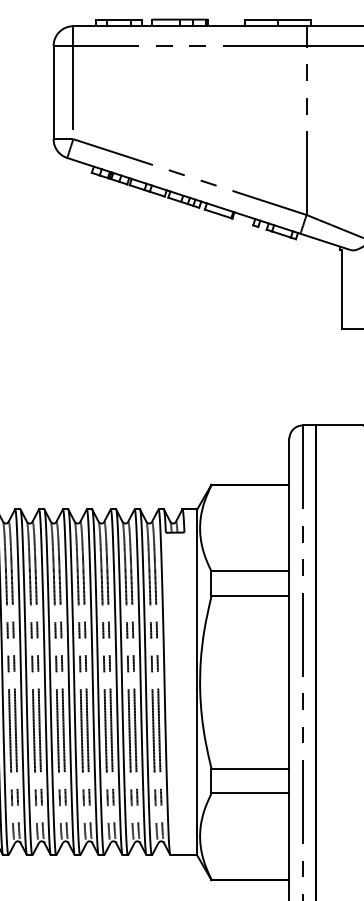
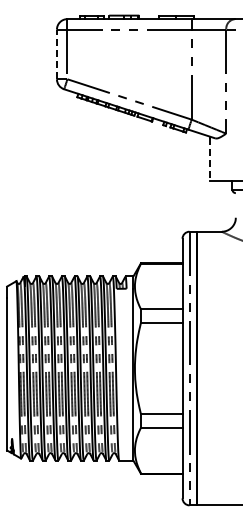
line: (52, 92) -> (56, 54), solid -> dashed
line: (341, 289) -> (210, 159), solid -> dashed

